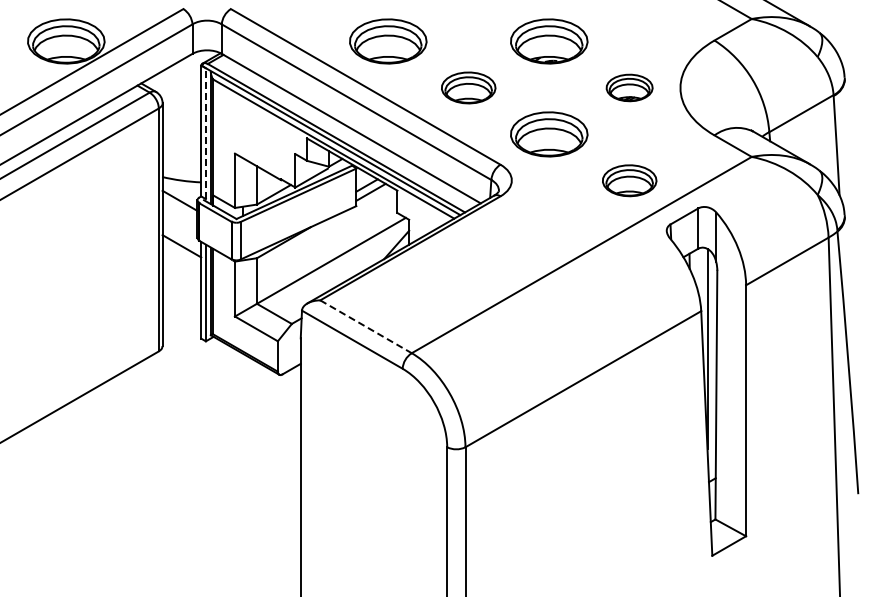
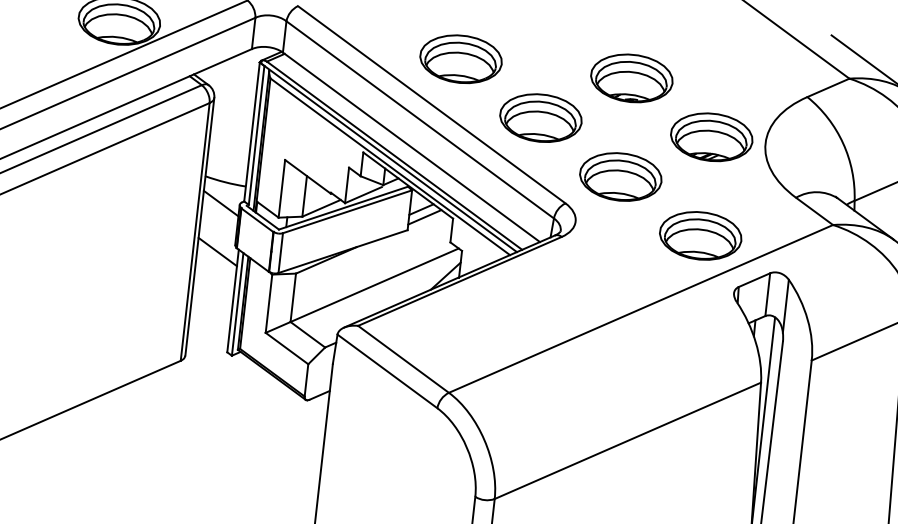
part: (468, 87) -> (540, 117), size x1.43
part: (629, 87) -> (711, 136), size x1.67
line: (205, 133) -> (256, 135), dashed -> solid
part: (629, 180) -> (700, 235), size x1.43
line: (366, 326) -> (404, 359), dashed -> solid

